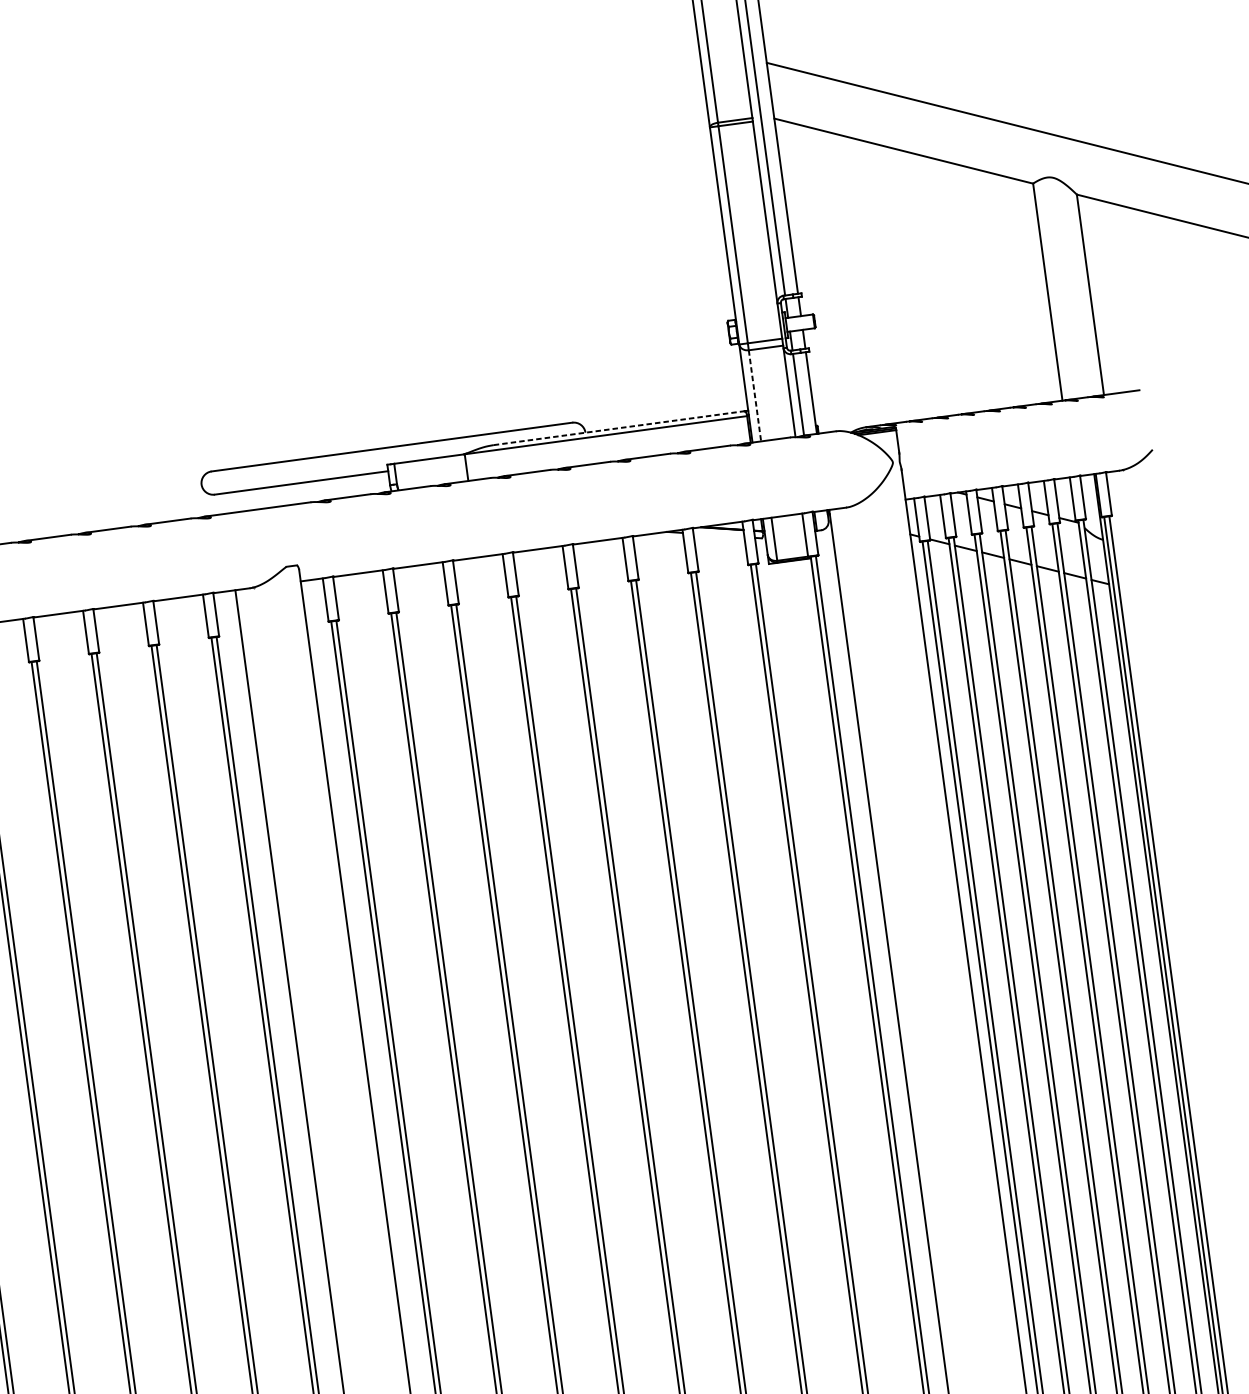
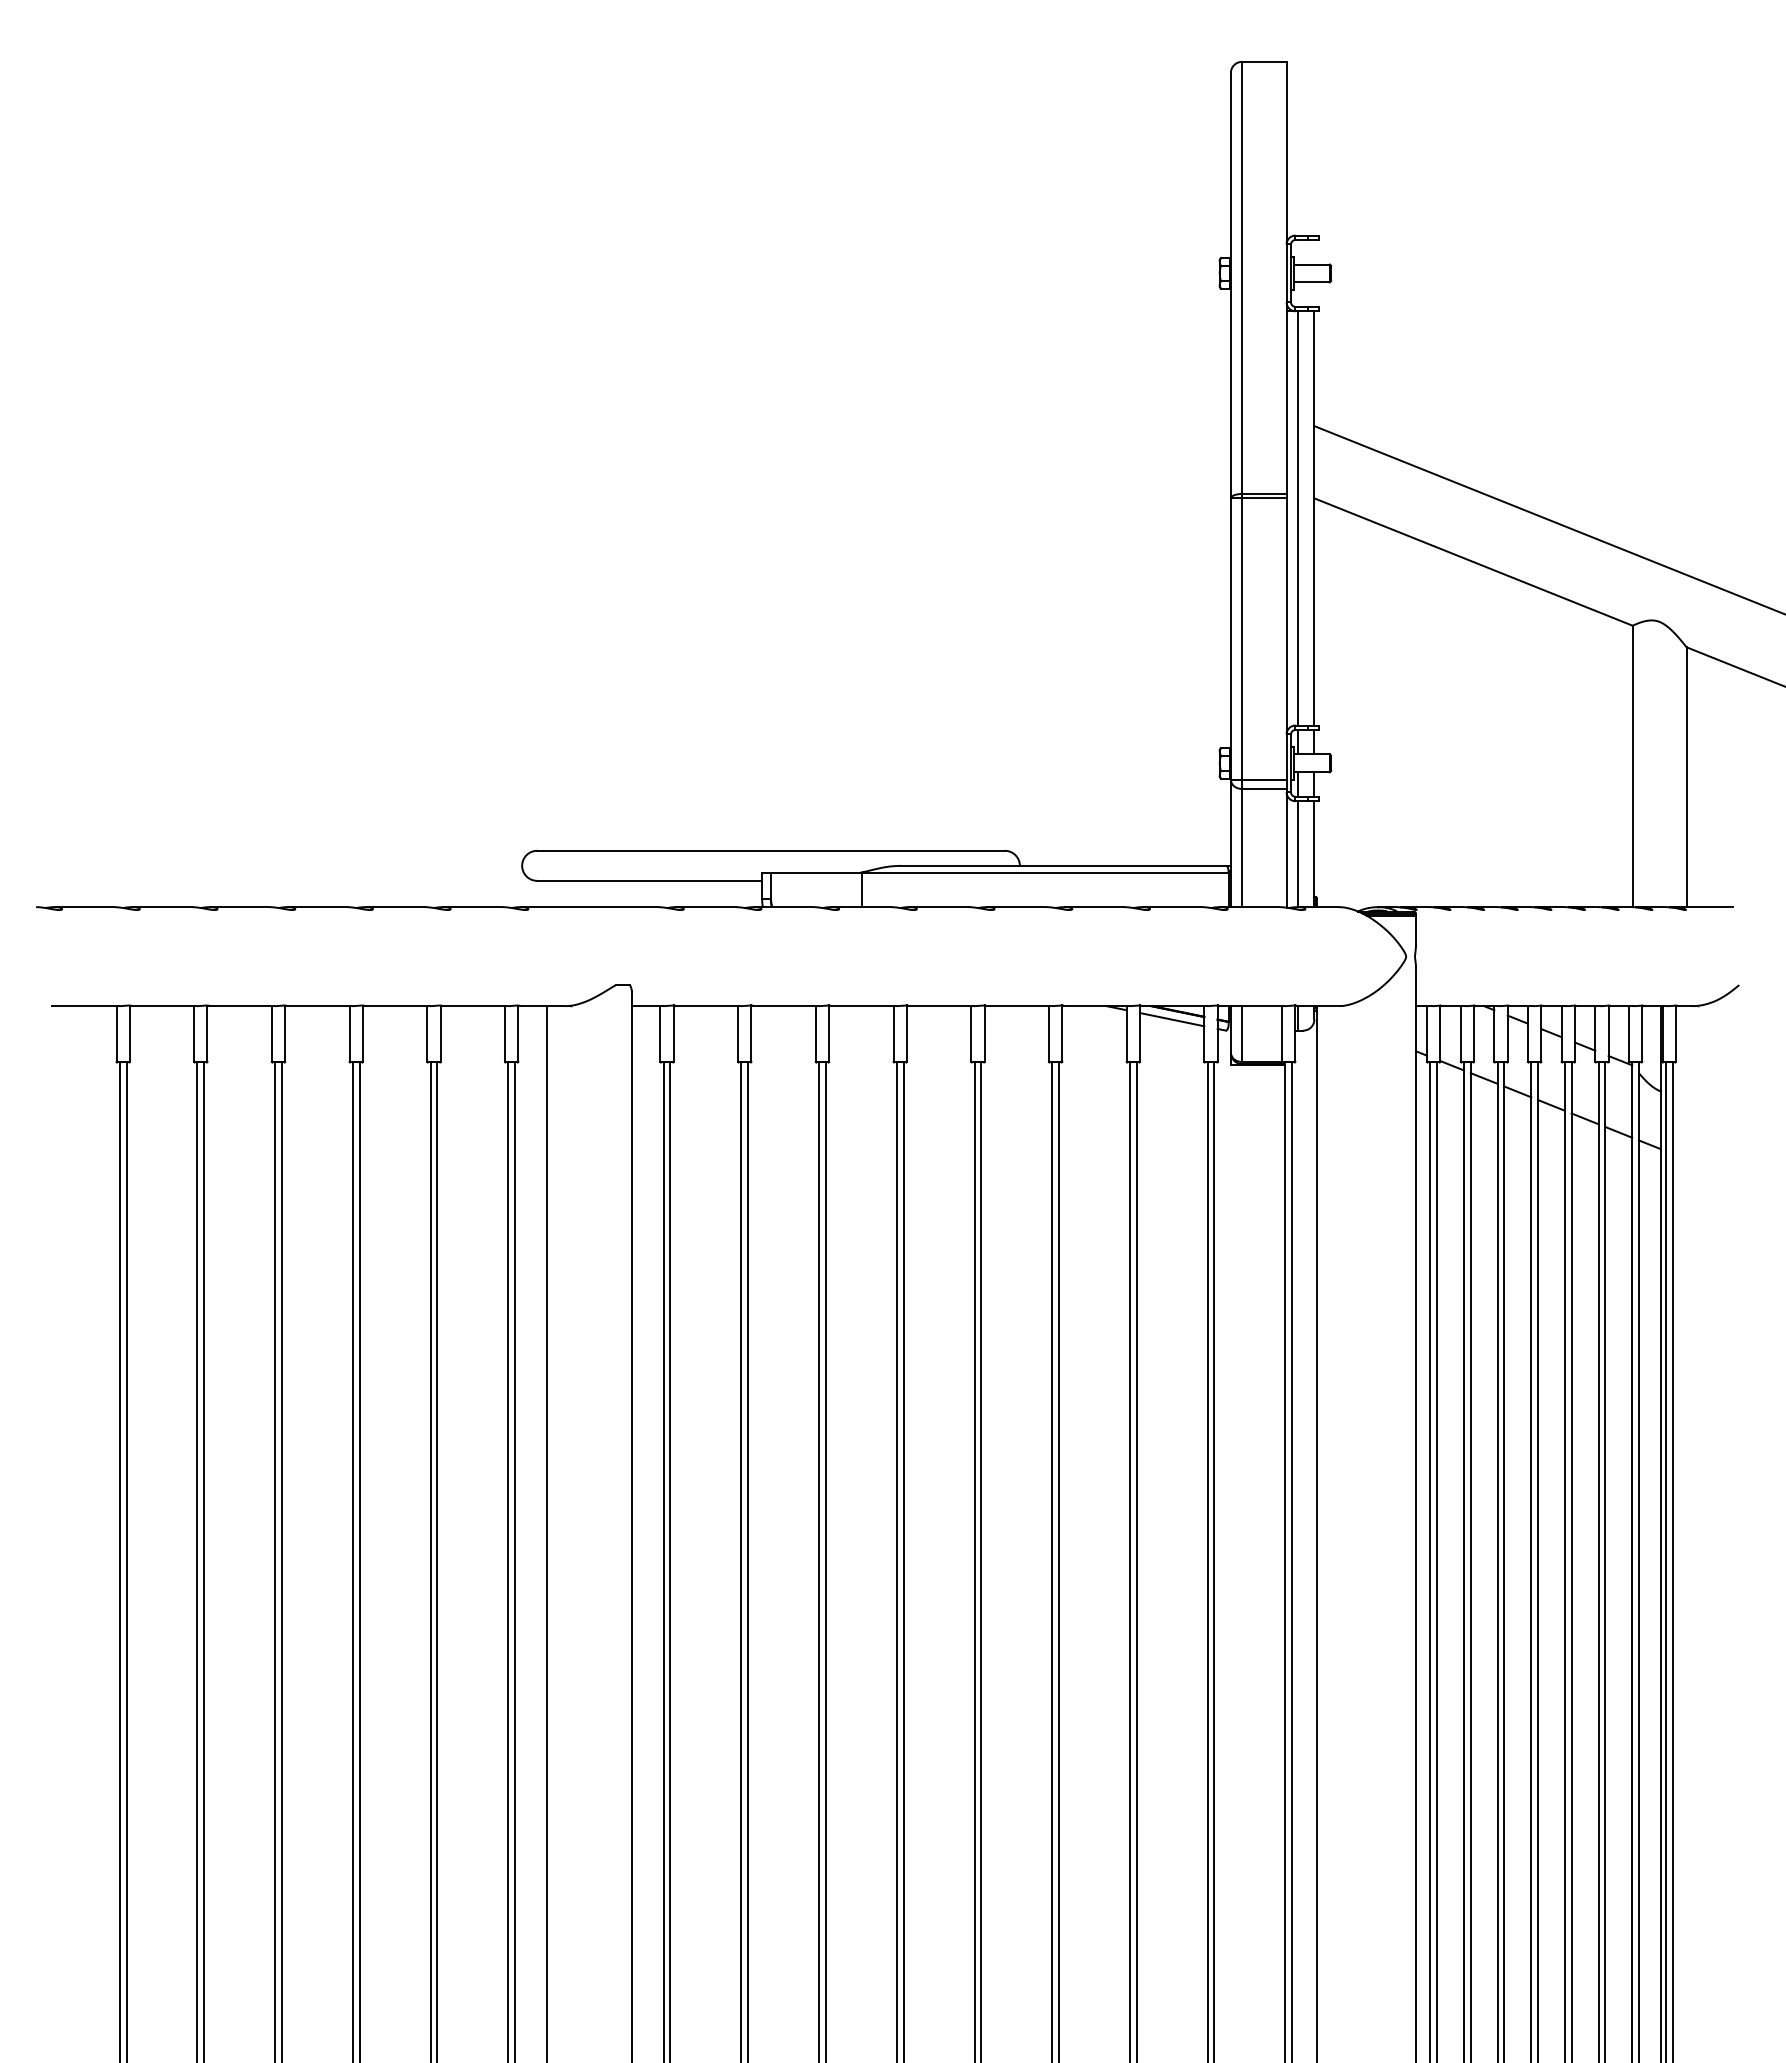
line: (755, 396) -> (1242, 848), dashed -> solid
line: (619, 427) -> (1063, 865), dashed -> solid
line: (719, 535) -> (1172, 1019), added

